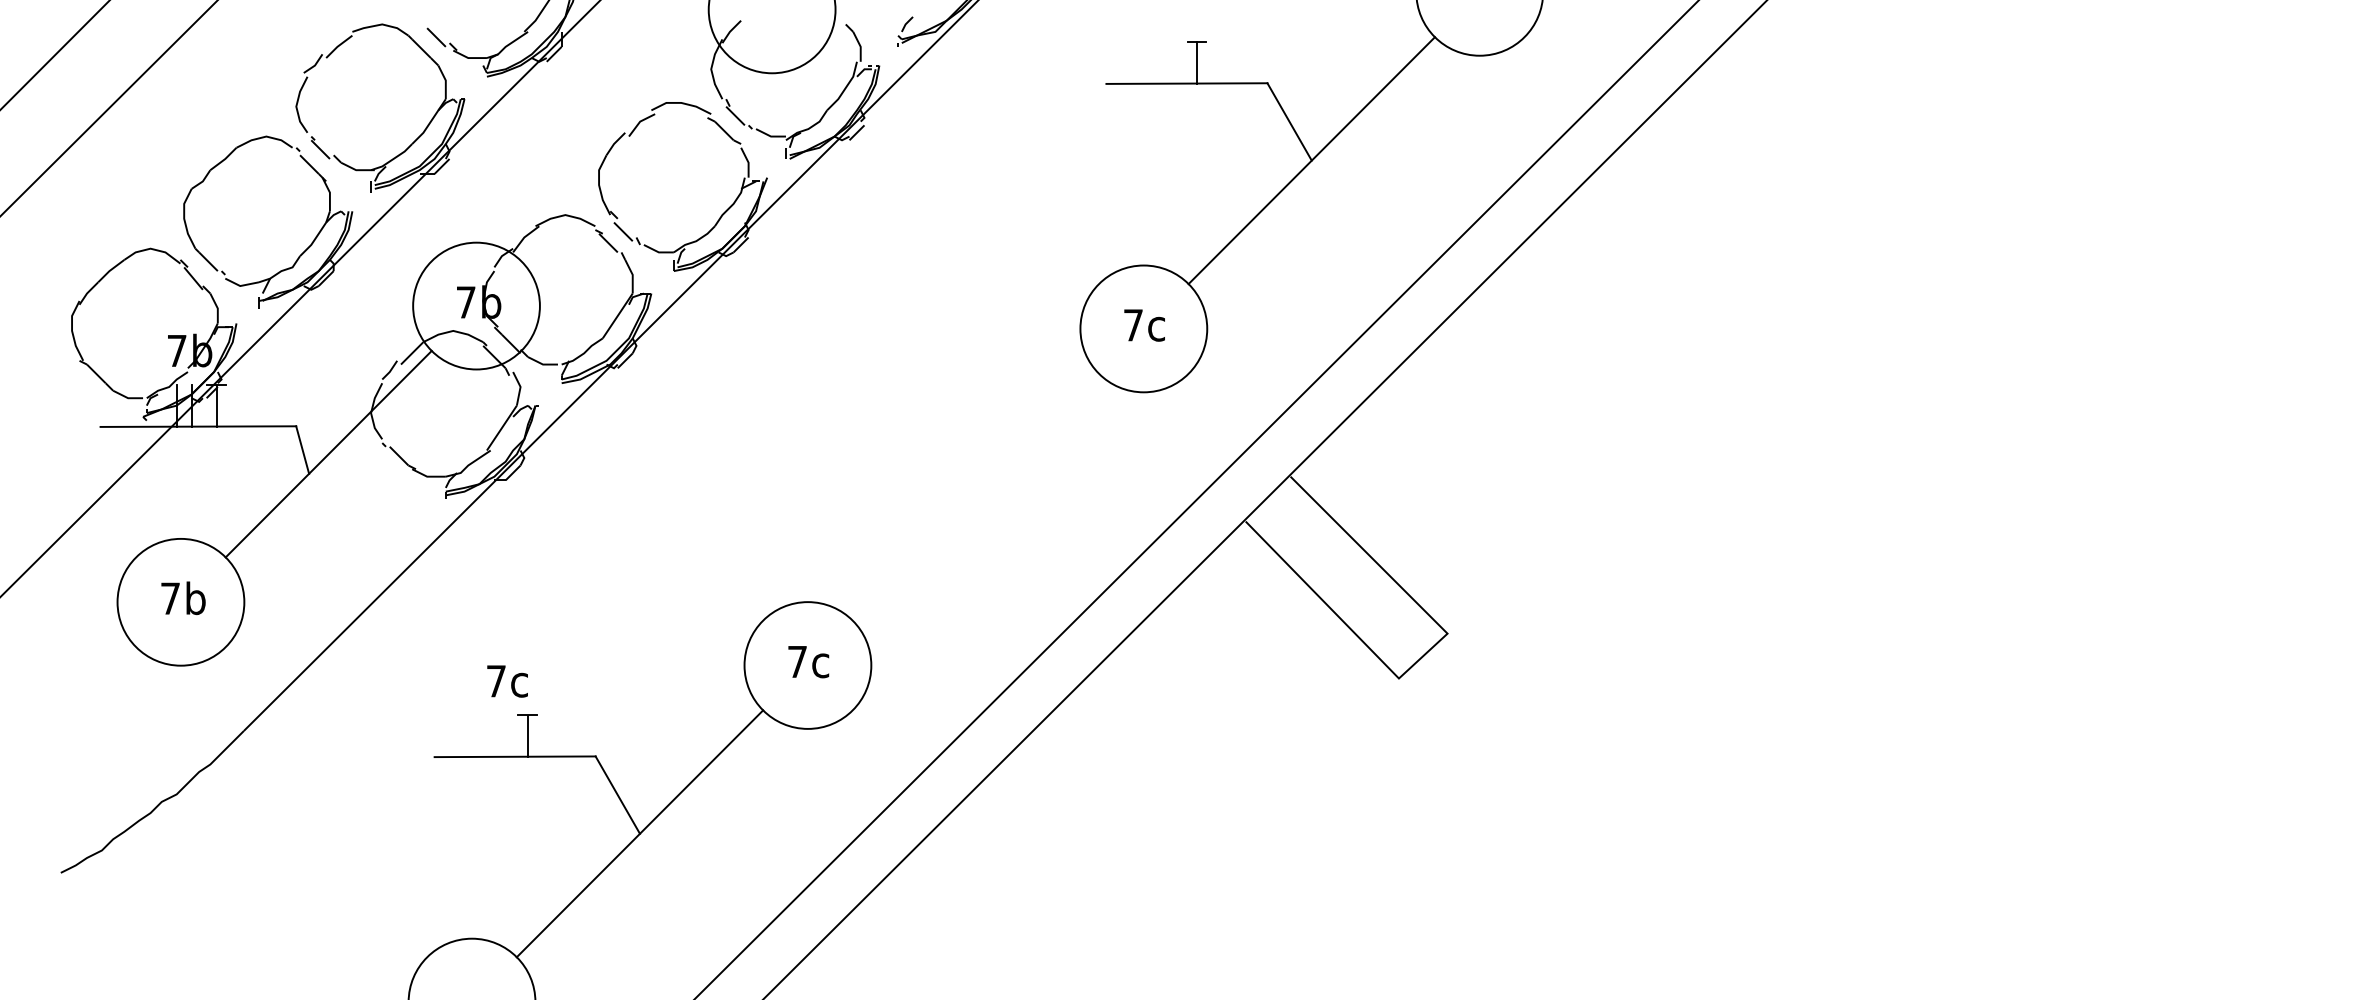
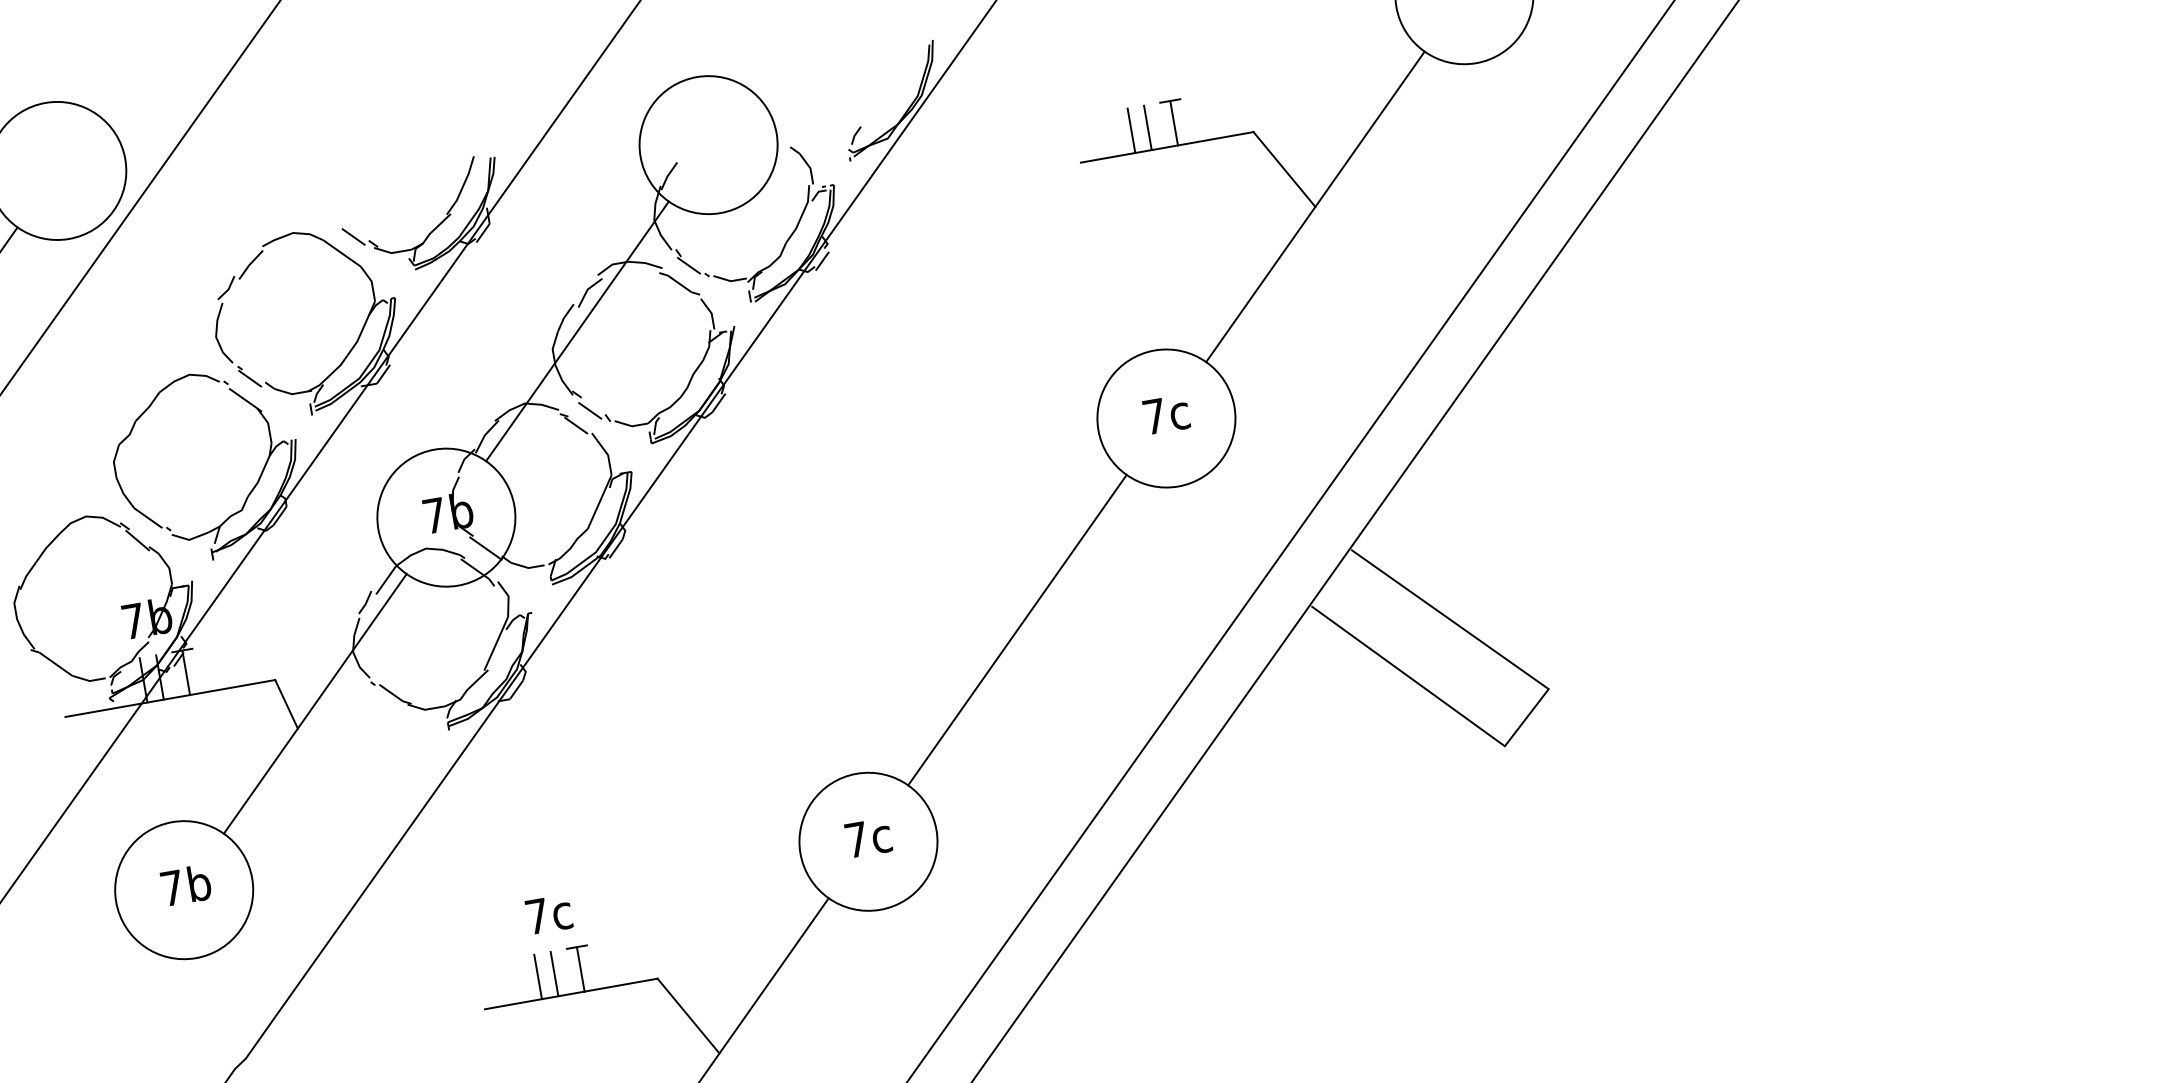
line: (1157, 62) -> (1131, 130), added
line: (1172, 62) -> (1147, 127), added
line: (624, 157) -> (577, 330), added
line: (975, 496) -> (1016, 629), added
line: (487, 735) -> (537, 976), added
line: (503, 735) -> (554, 973), added

